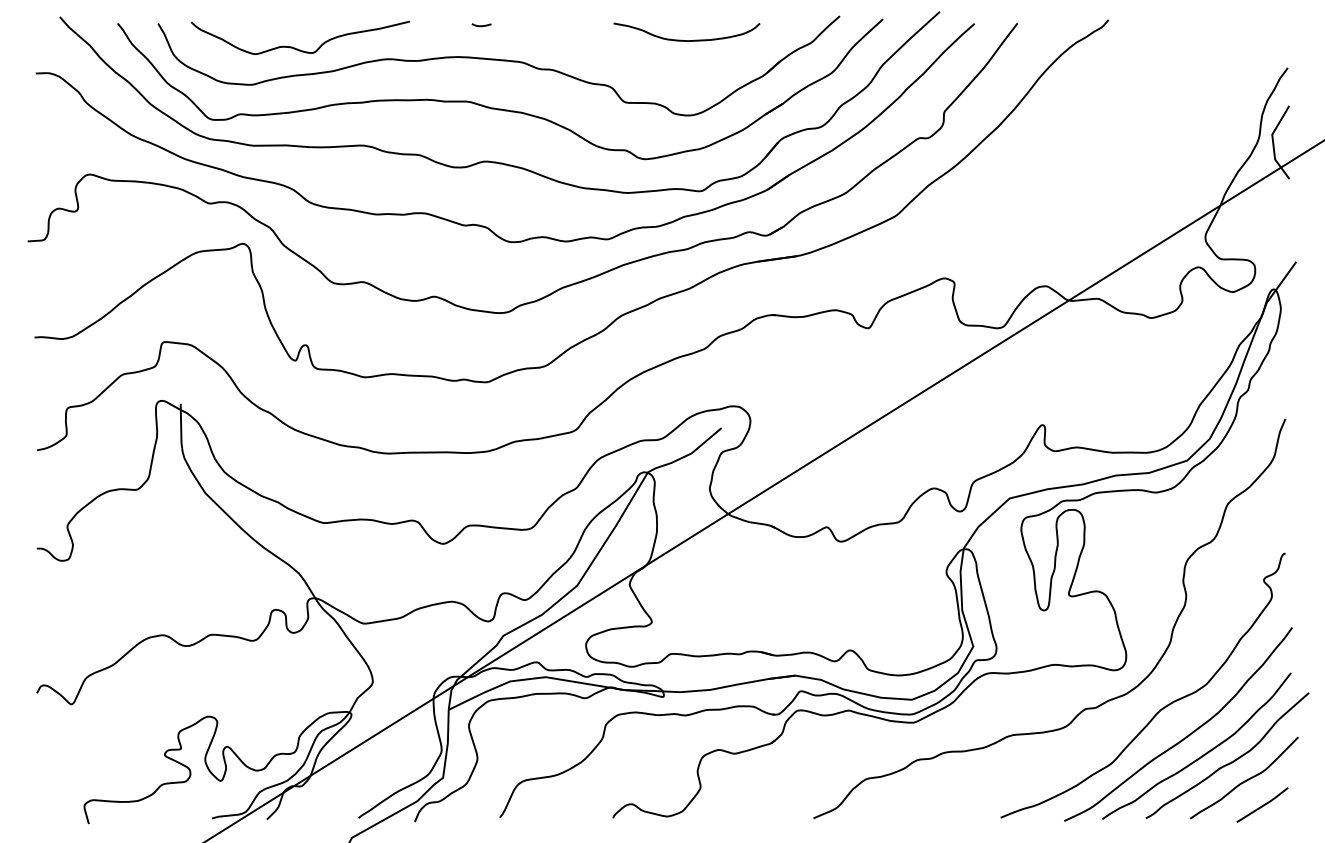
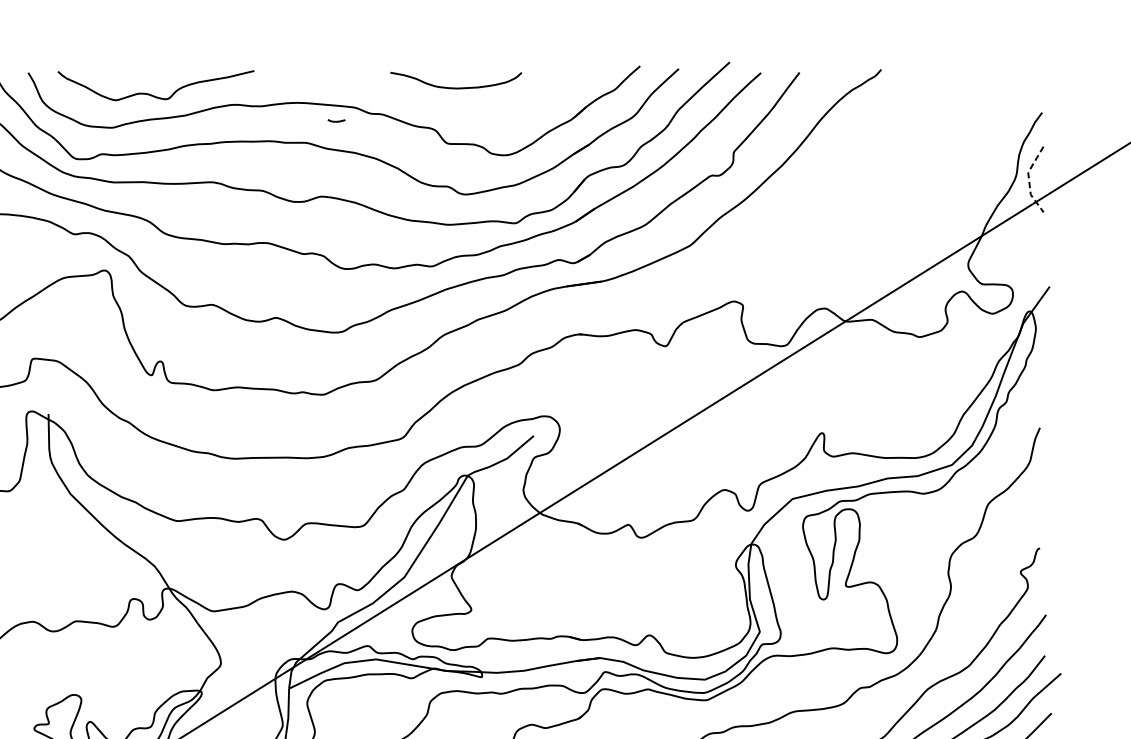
curve: (481, 25) -> (336, 121), moved
curve: (686, 40) -> (455, 87), moved
line: (1273, 142) -> (1029, 179), solid -> dashed

